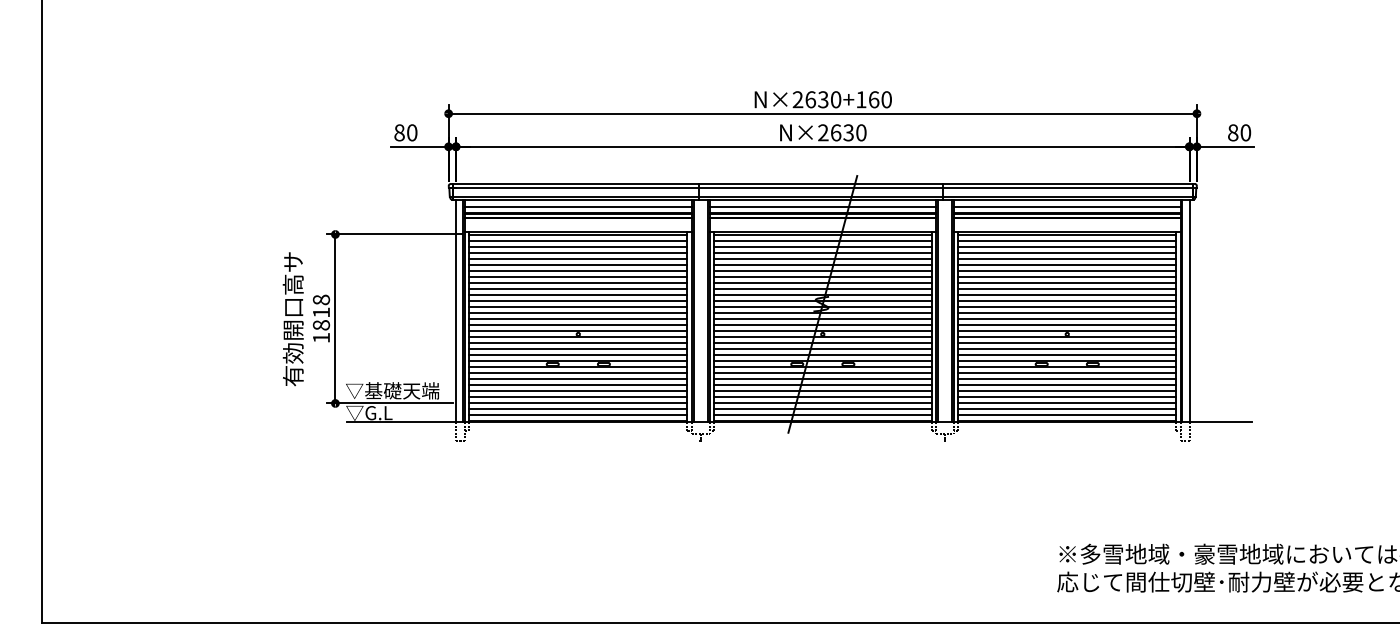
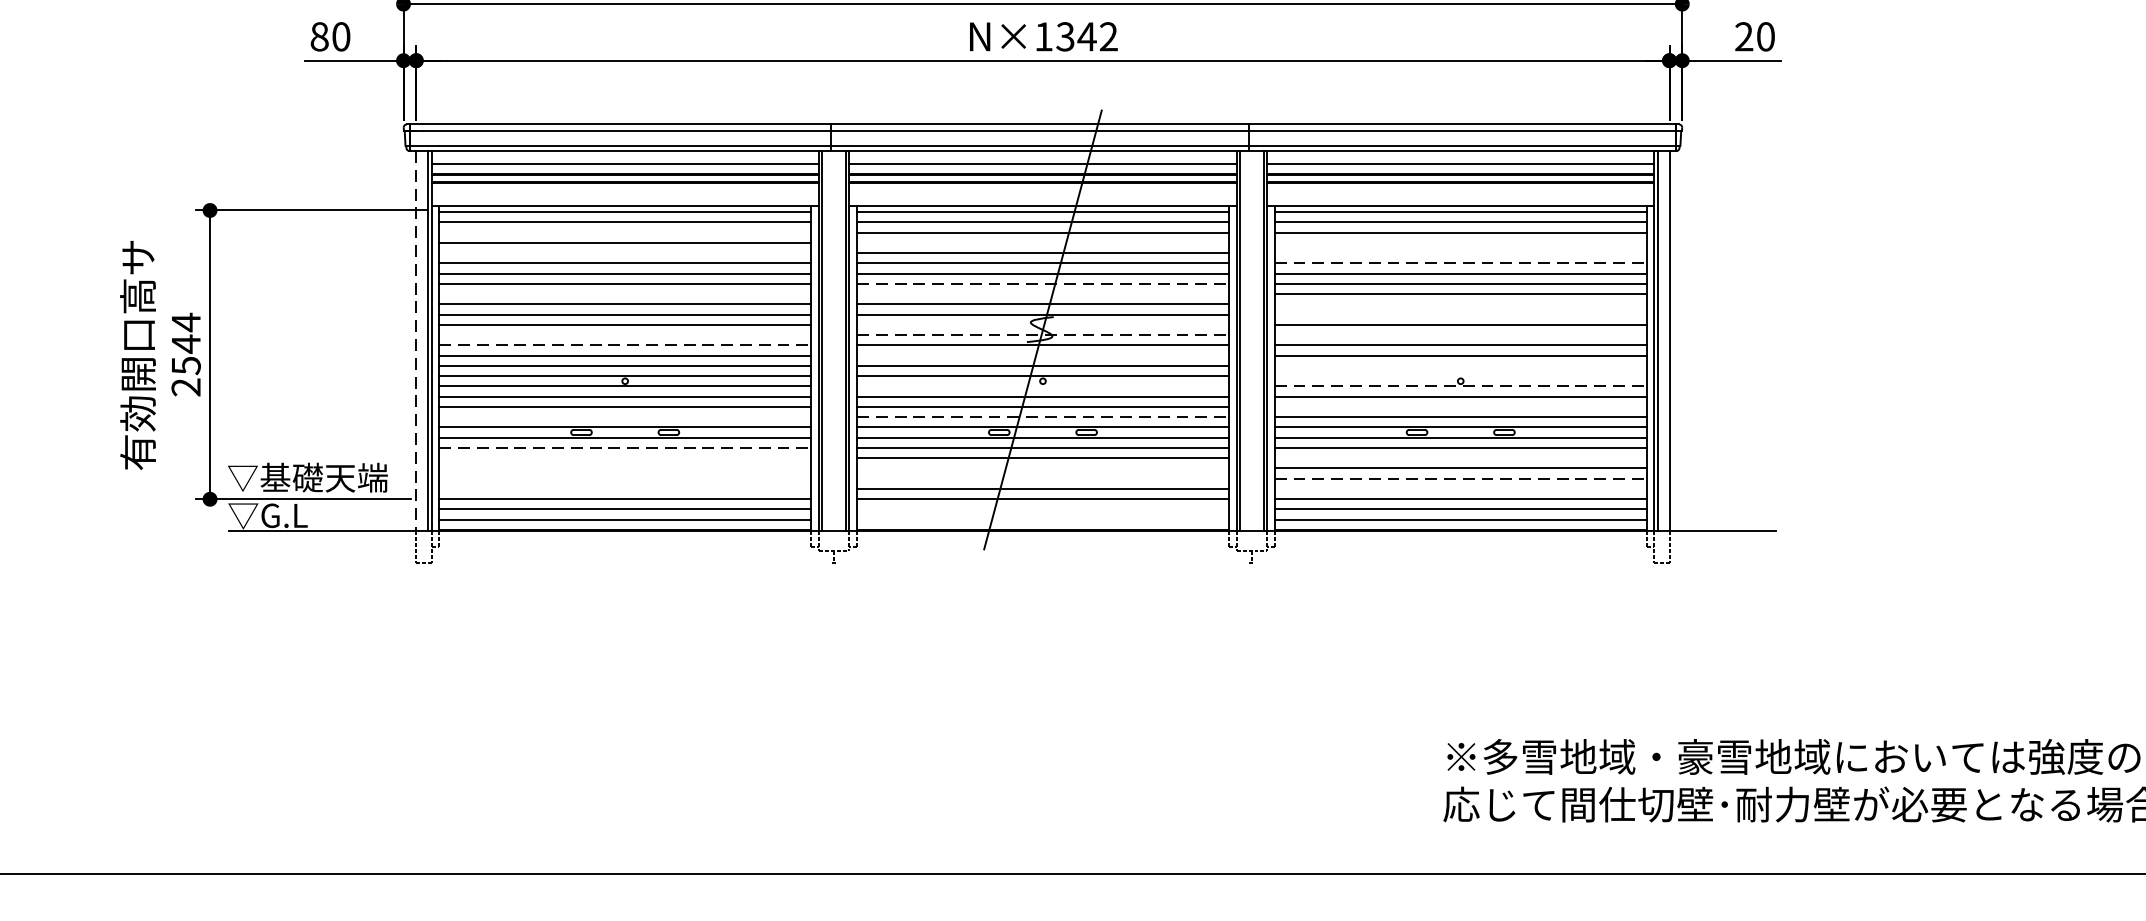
text: (842, 132) -> (1076, 36), N×2630 -> N×1342
text: (1233, 132) -> (1744, 36), 80 -> 20
line: (578, 247) -> (625, 232), removed
line: (822, 253) -> (1042, 242), removed
line: (1067, 253) -> (1461, 242), removed
line: (578, 259) -> (625, 253), removed
line: (1067, 259) -> (1461, 253), removed
line: (1067, 265) -> (1461, 263), solid -> dashed
line: (822, 277) -> (1042, 284), solid -> dashed
line: (578, 283) -> (625, 294), removed
line: (822, 283) -> (1042, 294), removed
line: (1067, 289) -> (1461, 304), removed
line: (1067, 295) -> (1461, 314), removed
line: (822, 301) -> (1042, 325), removed
line: (578, 307) -> (625, 335), removed
line: (822, 307) -> (1042, 335), solid -> dashed
line: (1067, 307) -> (1461, 335), removed
line: (455, 311) -> (415, 342), solid -> dashed
line: (578, 313) -> (625, 345), solid -> dashed
text: (321, 318) -> (186, 354), 1818 -> 2544
line: (822, 319) -> (1042, 355), removed
line: (1067, 325) -> (1461, 366), removed
line: (1067, 331) -> (1461, 376), removed
line: (822, 337) -> (1042, 386), removed
line: (1067, 337) -> (1461, 386), solid -> dashed
line: (1067, 349) -> (1461, 407), removed
line: (578, 355) -> (625, 417), removed
line: (822, 355) -> (1042, 417), solid -> dashed
line: (578, 373) -> (625, 448), solid -> dashed
line: (578, 379) -> (625, 458), removed
line: (1067, 379) -> (1461, 458), removed
line: (578, 385) -> (625, 468), removed
line: (822, 385) -> (1042, 468), removed
line: (578, 391) -> (625, 478), removed
line: (822, 391) -> (1042, 478), removed
line: (1067, 391) -> (1461, 478), solid -> dashed
line: (578, 397) -> (625, 489), removed
line: (1067, 397) -> (1461, 489), removed
line: (822, 409) -> (1042, 509), removed
line: (822, 415) -> (1042, 519), removed

